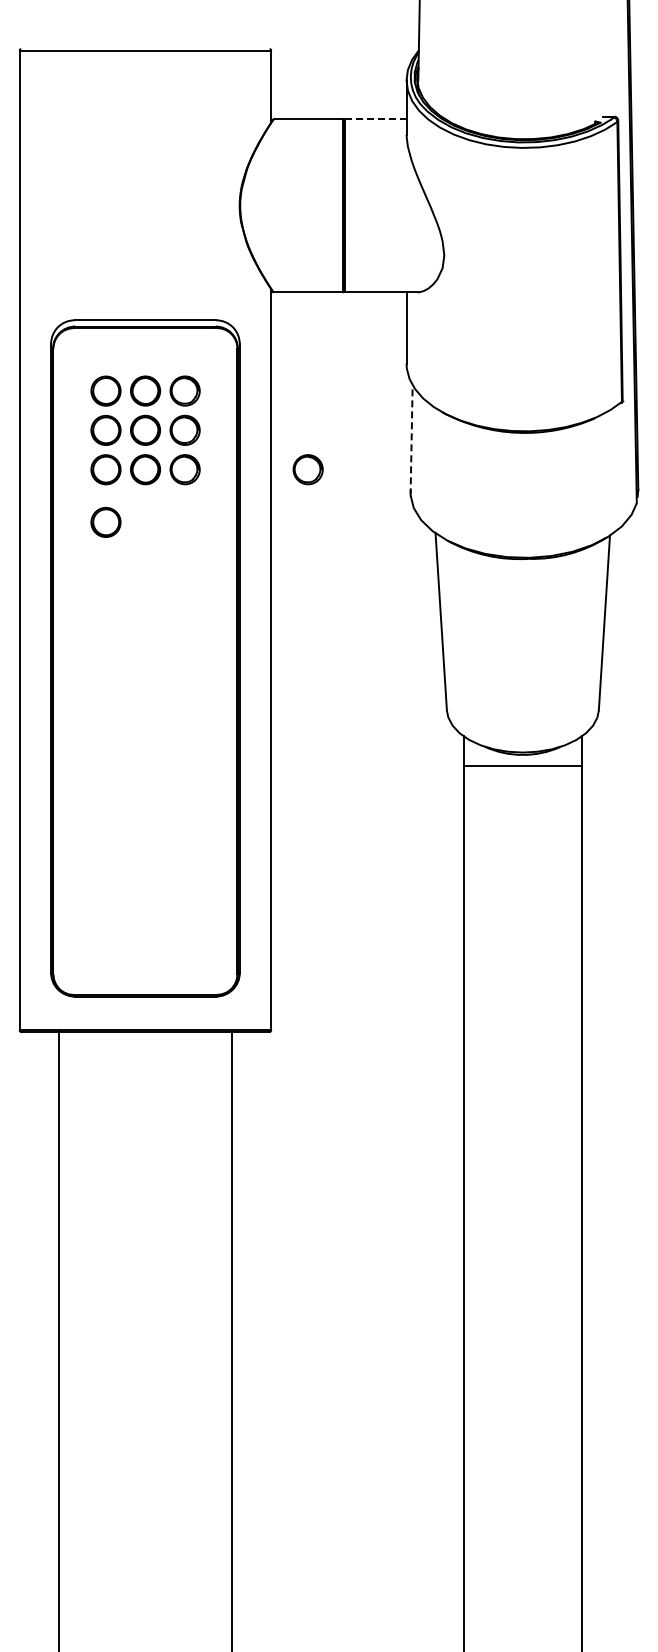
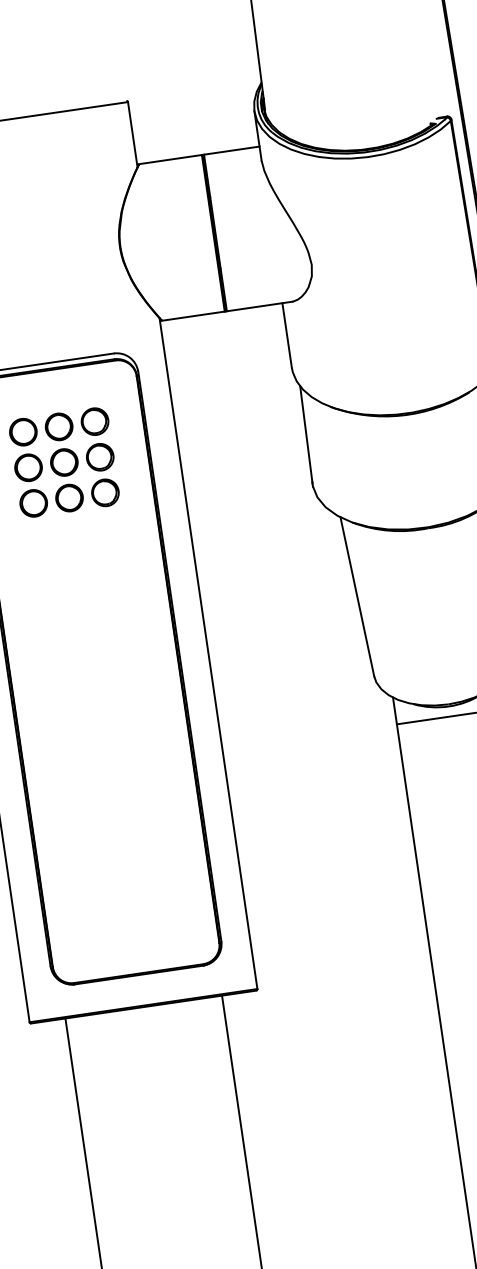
line: (375, 119) -> (231, 150), dashed -> solid
line: (411, 439) -> (306, 435), dashed -> solid
part: (307, 469) -> (216, 476), removed
part: (105, 522) -> (40, 551), removed

